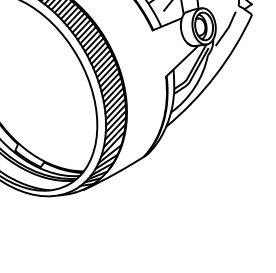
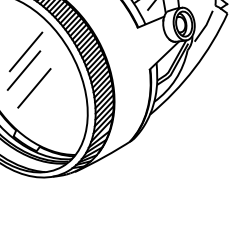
line: (28, 56) -> (25, 51), added
line: (26, 77) -> (23, 70), added
line: (38, 97) -> (34, 88), added

